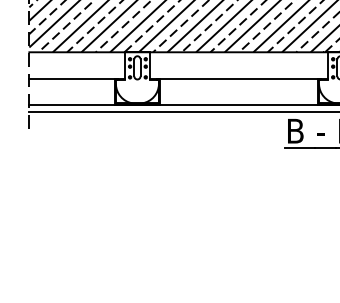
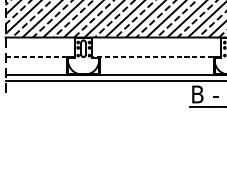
line: (77, 79) -> (40, 57), solid -> dashed
line: (238, 79) -> (156, 57), solid -> dashed

